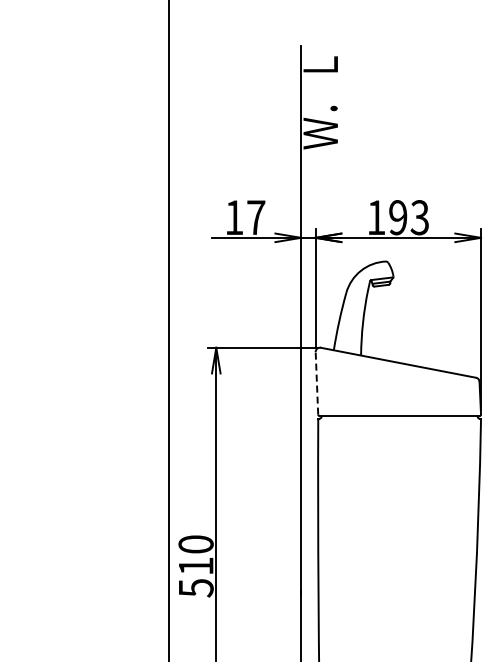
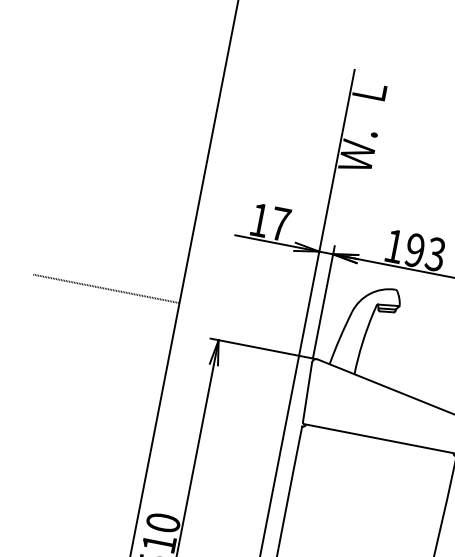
line: (91, 317) -> (105, 288), added
line: (316, 382) -> (307, 391), dashed -> solid

